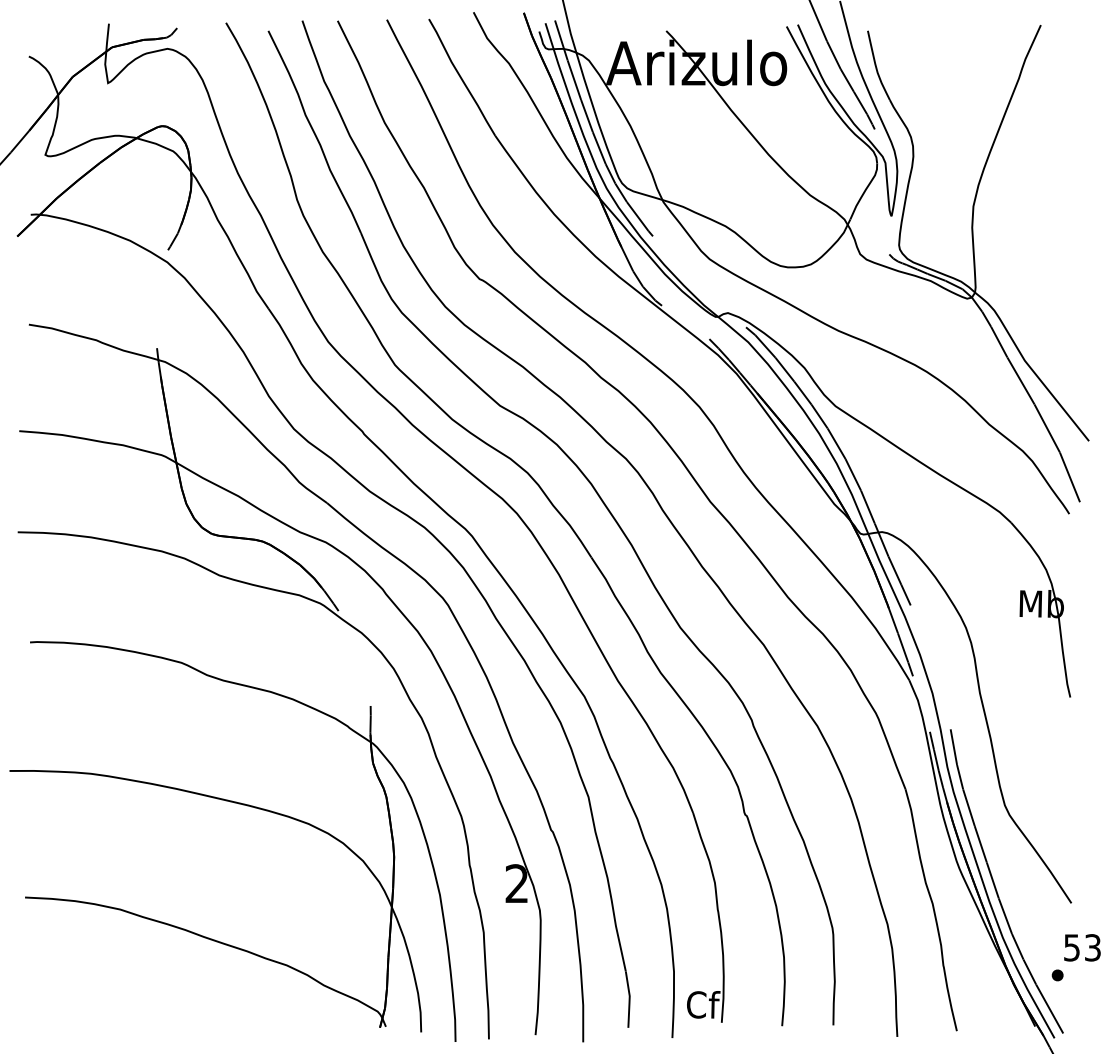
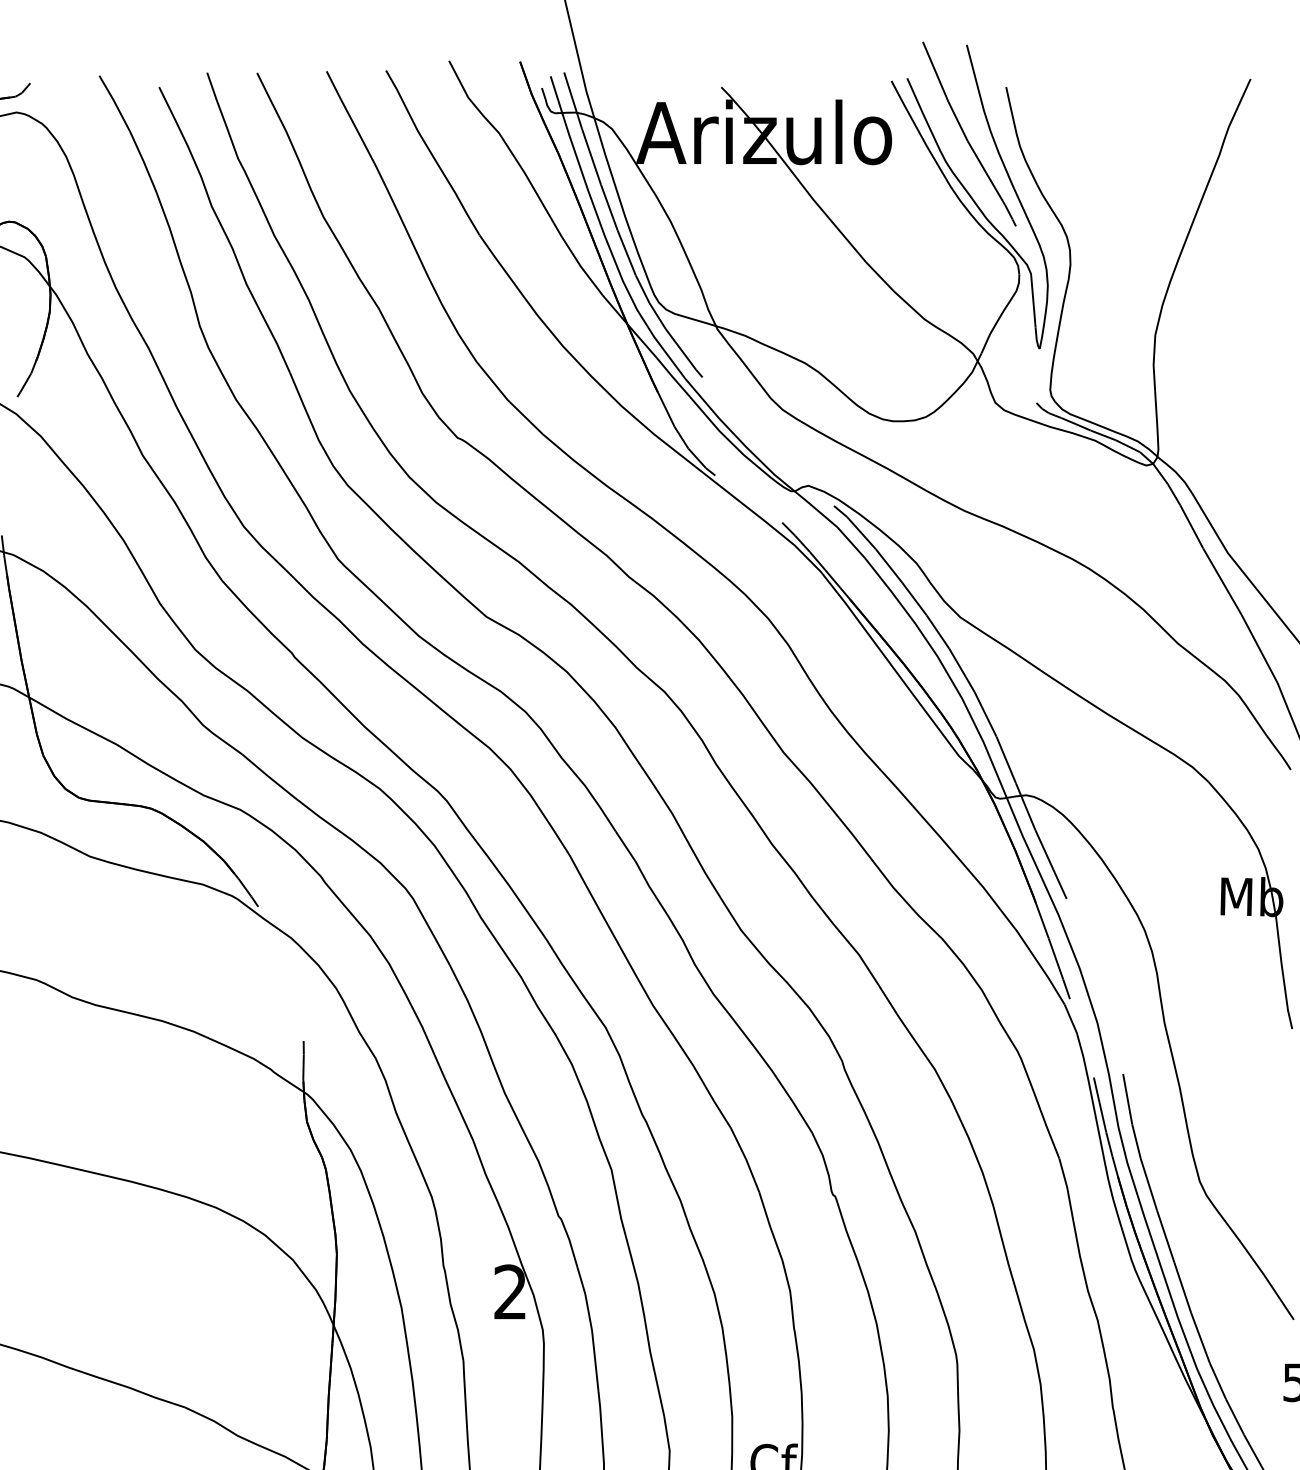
part: (1057, 975) -> (1274, 1421), removed

